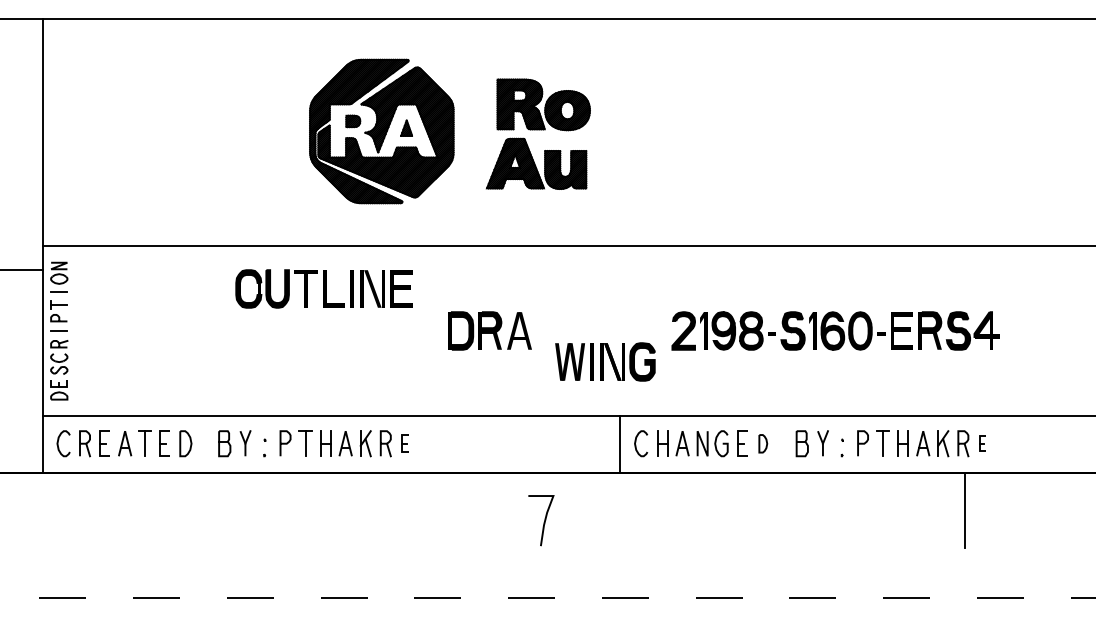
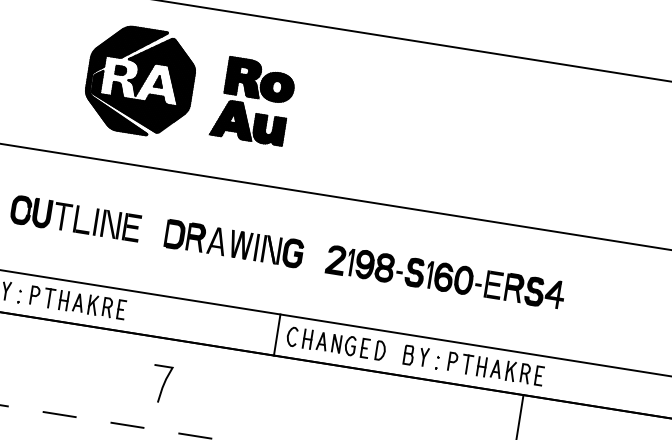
part: (323, 288) -> (75, 218), moved
part: (605, 361) -> (266, 248), moved
part: (405, 443) -> (121, 309), size x1.43
part: (762, 443) -> (380, 350), size x1.43
part: (982, 443) -> (539, 375), size x1.67
curve: (543, 522) -> (162, 385), moved

